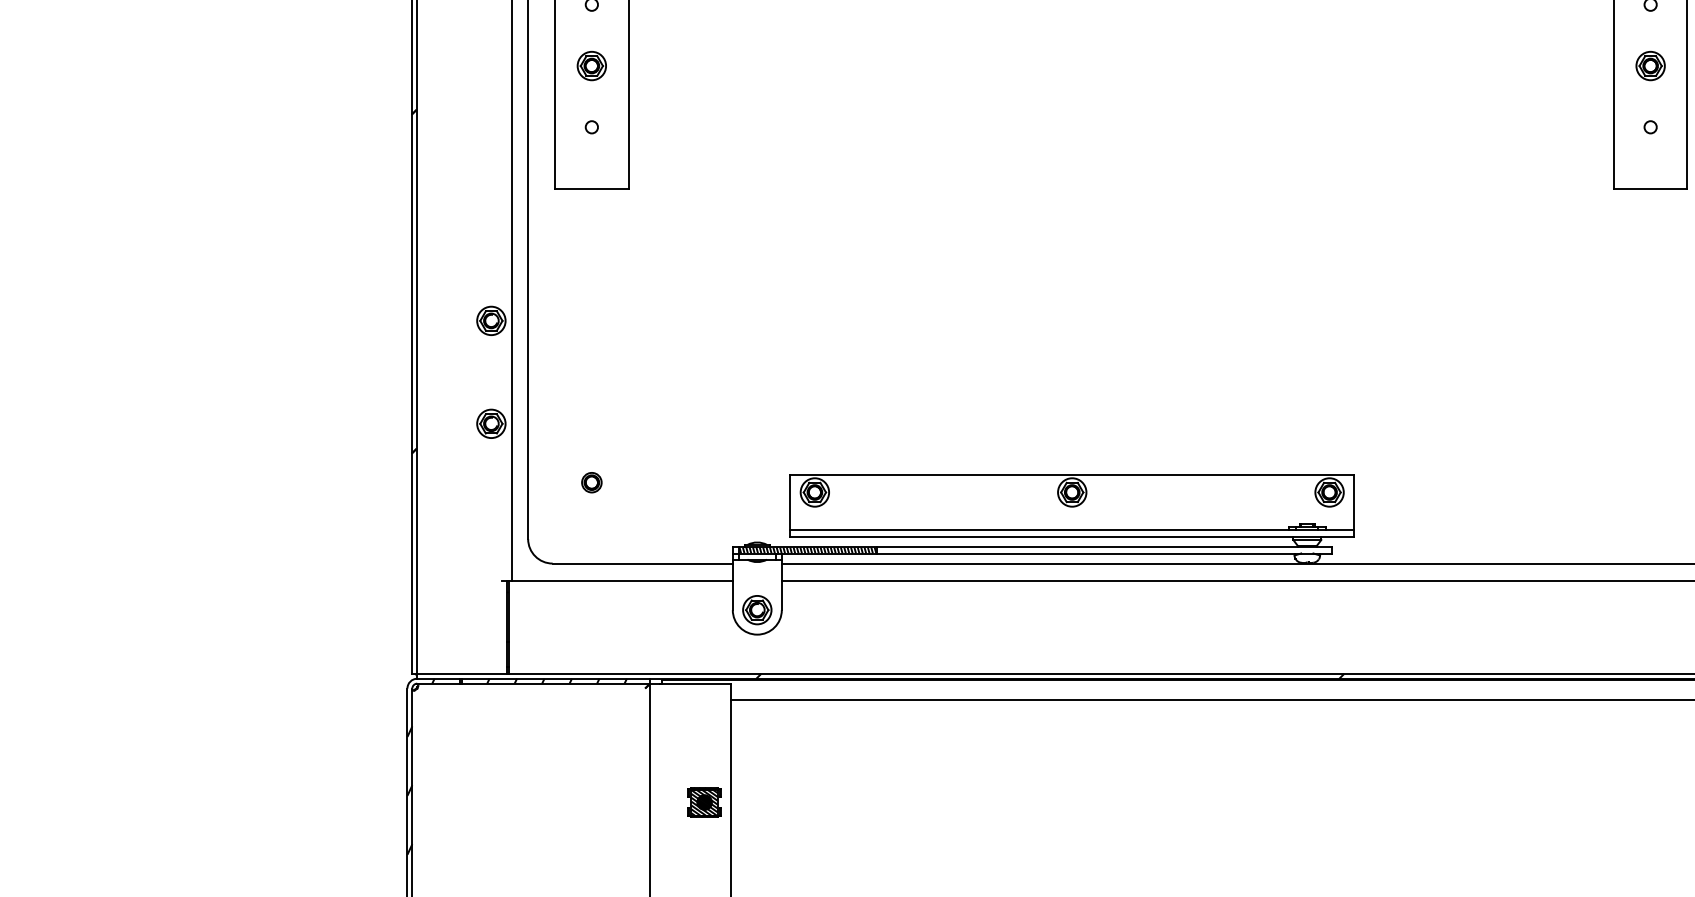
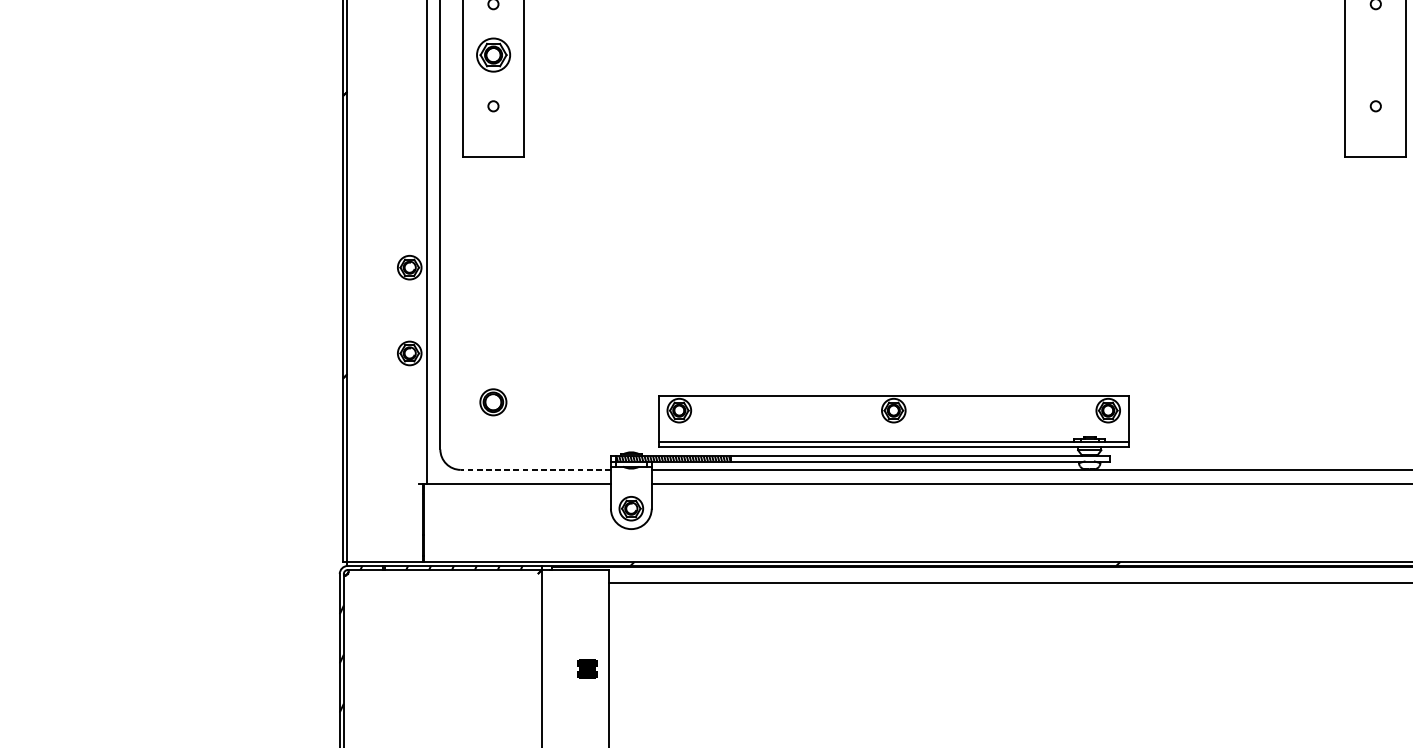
part: (1650, 65) -> (1375, 54), removed
part: (591, 66) -> (493, 55), size x1.4
part: (591, 482) -> (493, 402), size x1.6
line: (642, 563) -> (535, 469), solid -> dashed
part: (704, 802) -> (587, 669), size x0.7

